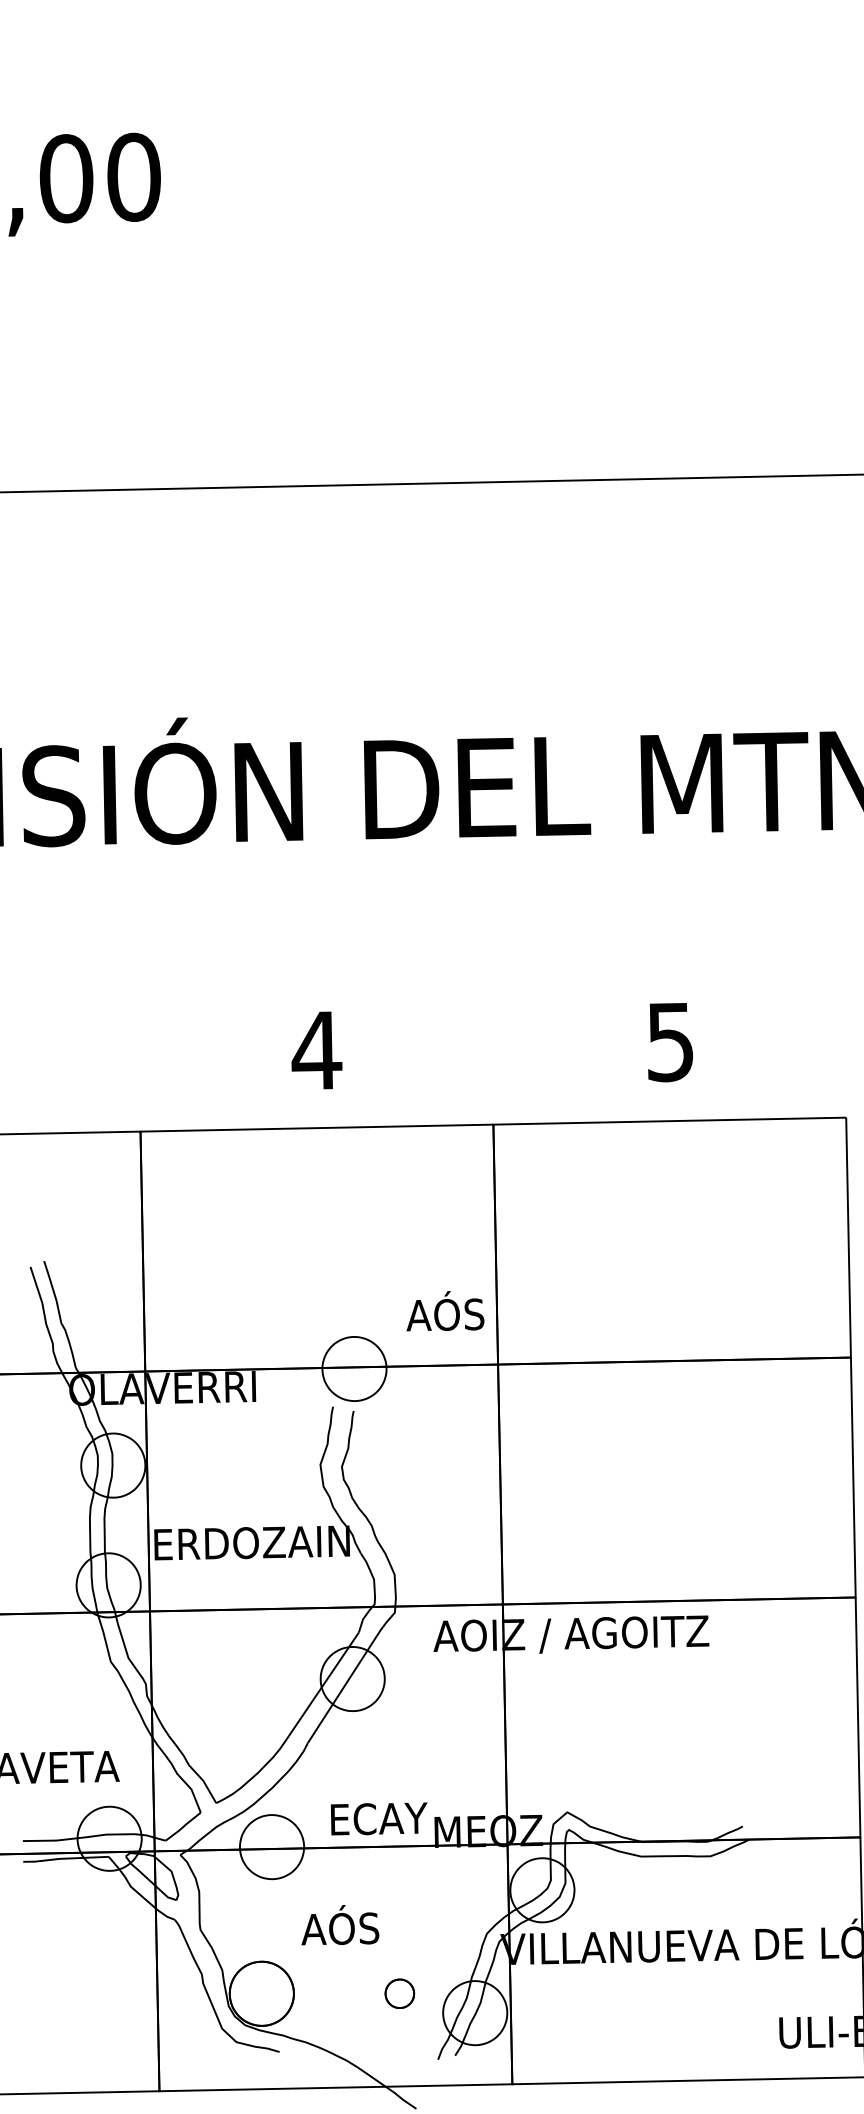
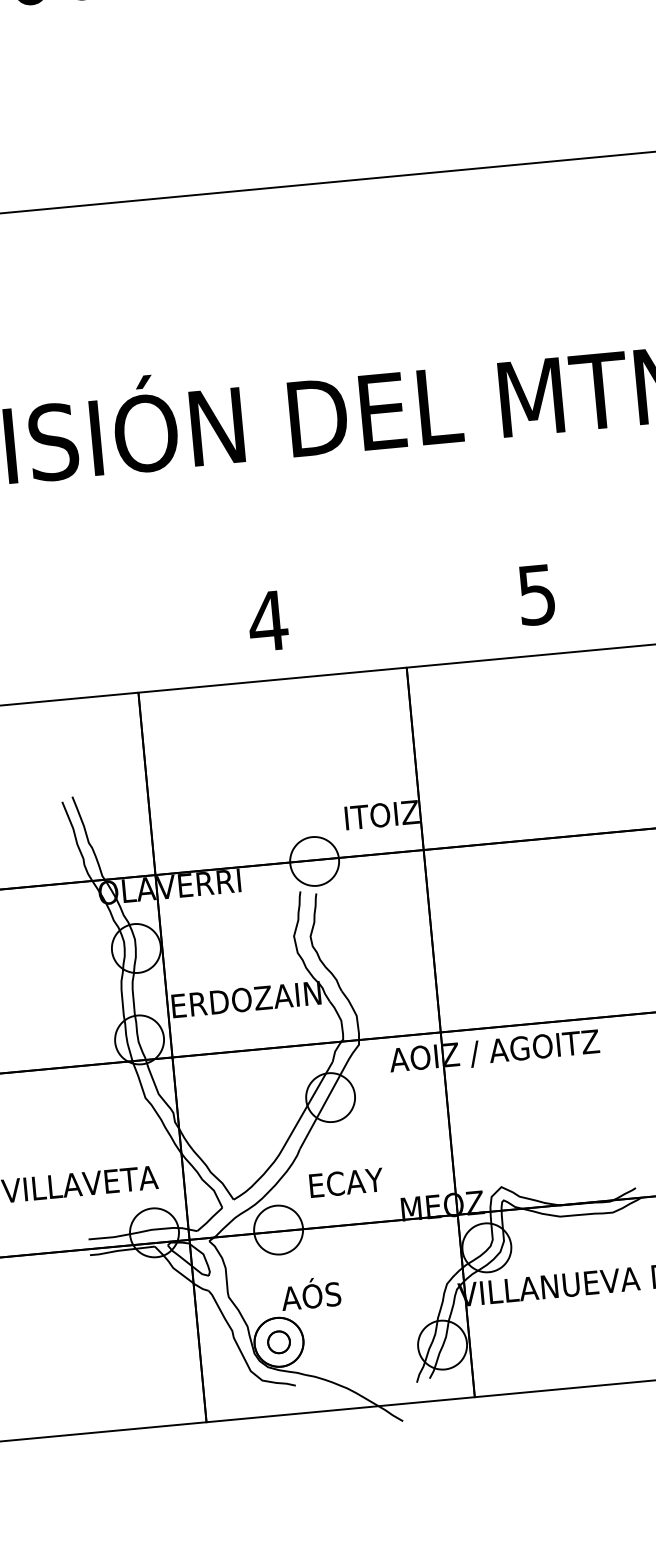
text: (446, 1311) -> (381, 812), AÓS -> ITOIZ
text: (378, 1818) -> (345, 1182), moved
text: (340, 1925) -> (311, 1293), moved
part: (399, 1993) -> (278, 1342), moved

